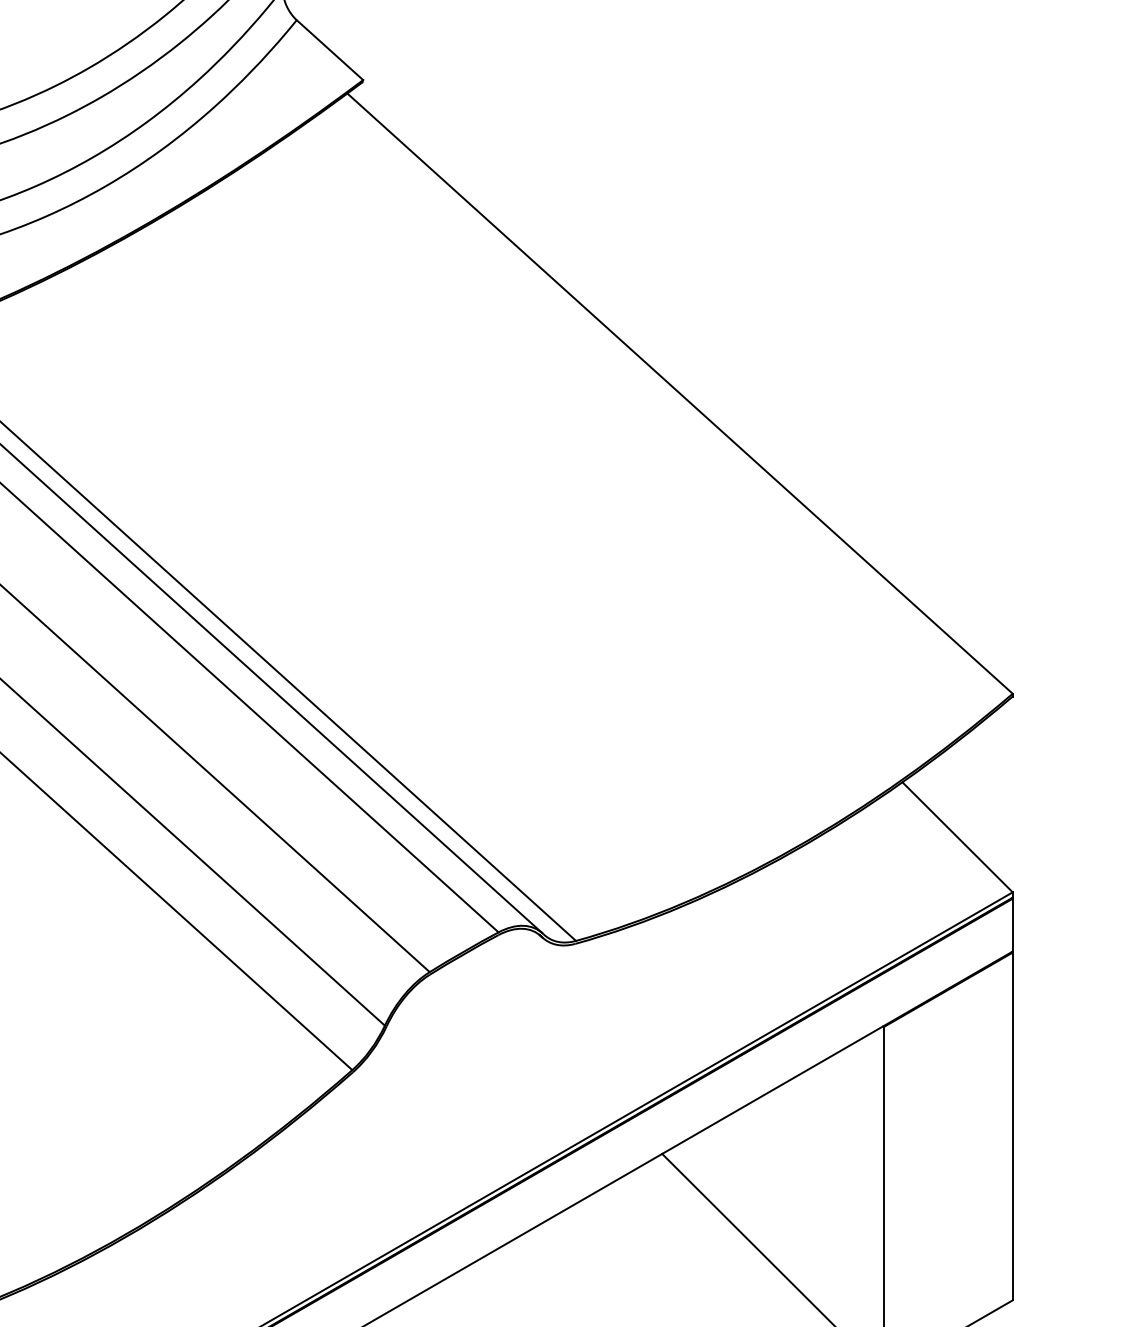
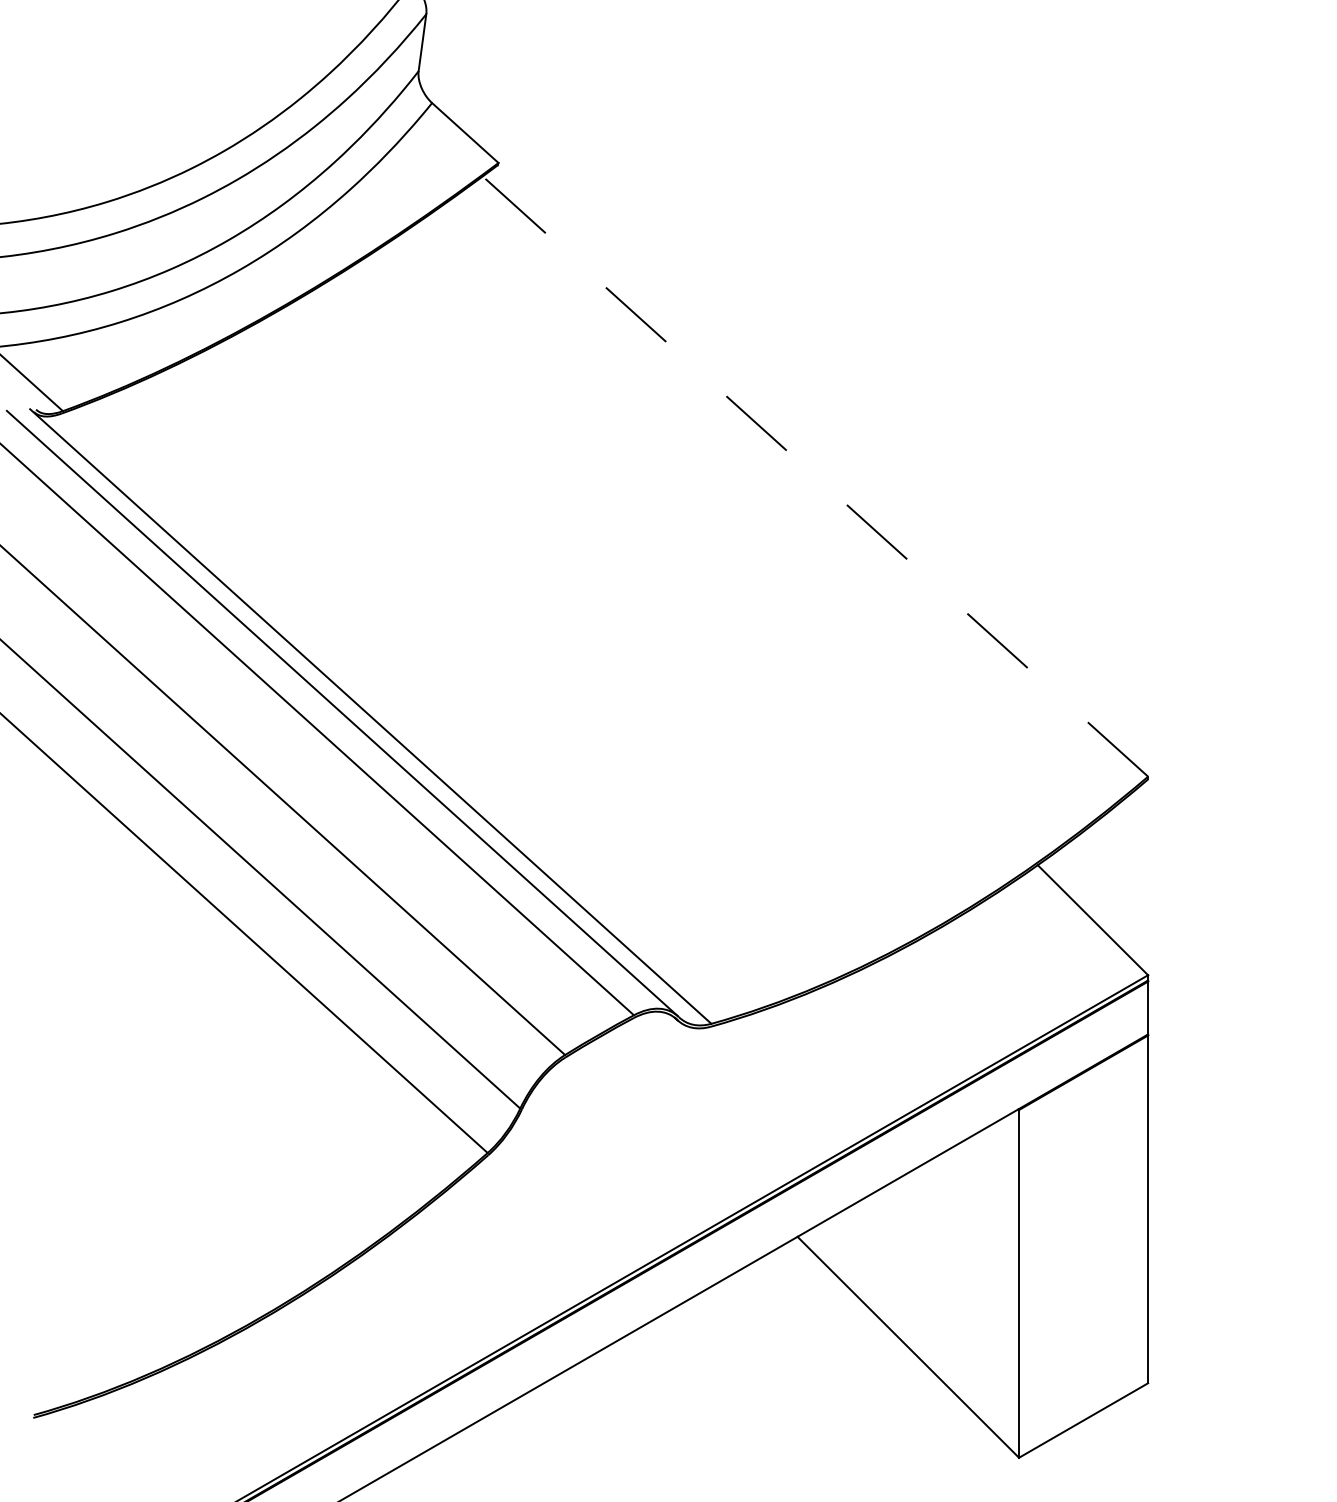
line: (680, 393) -> (815, 476), solid -> dashed

